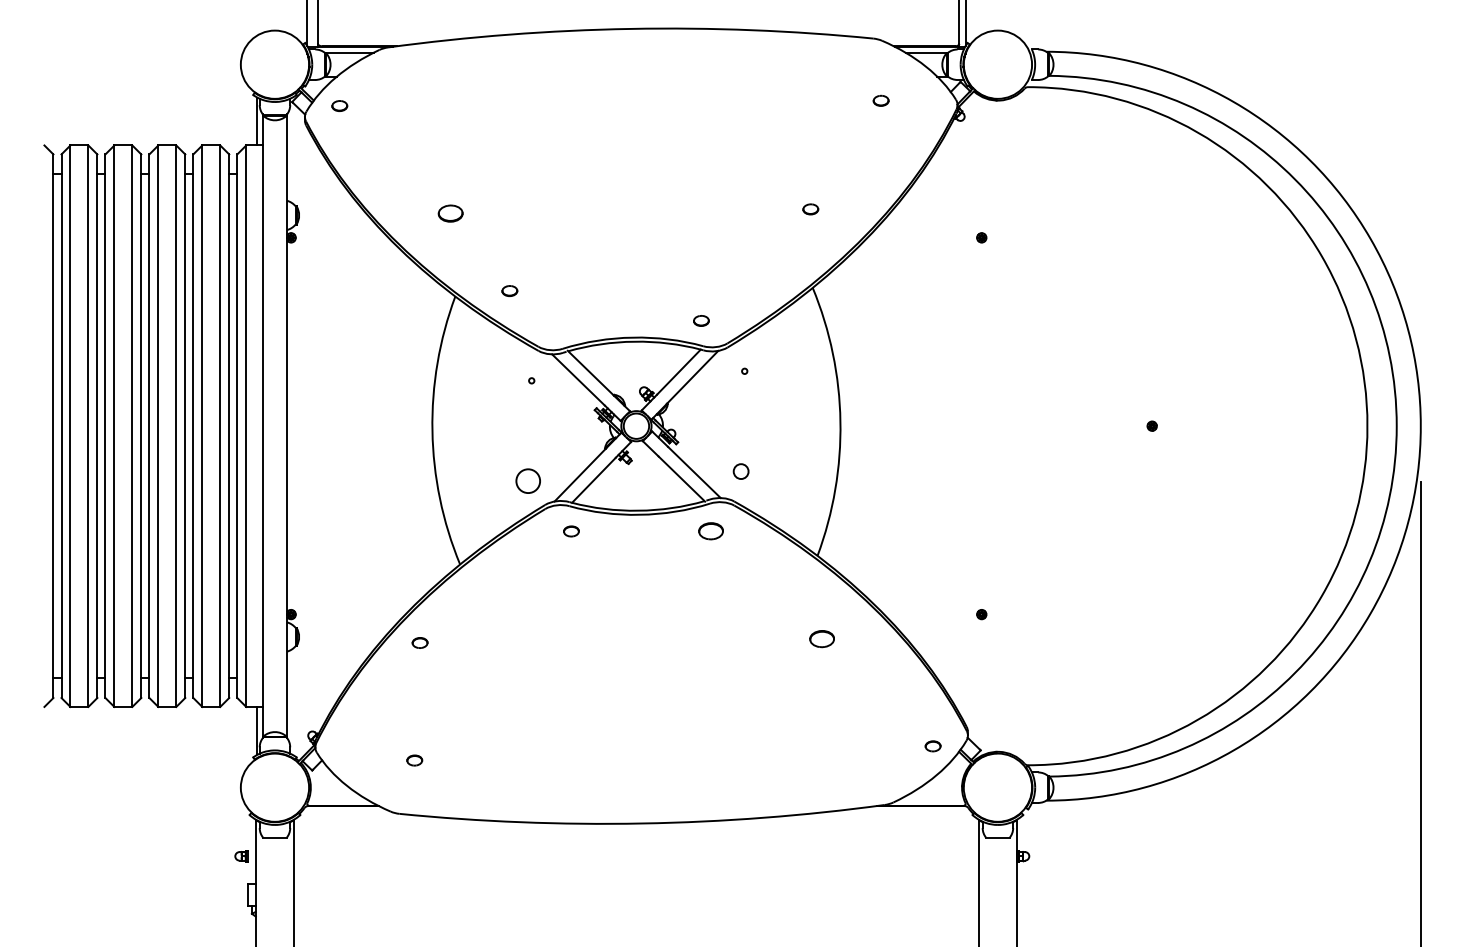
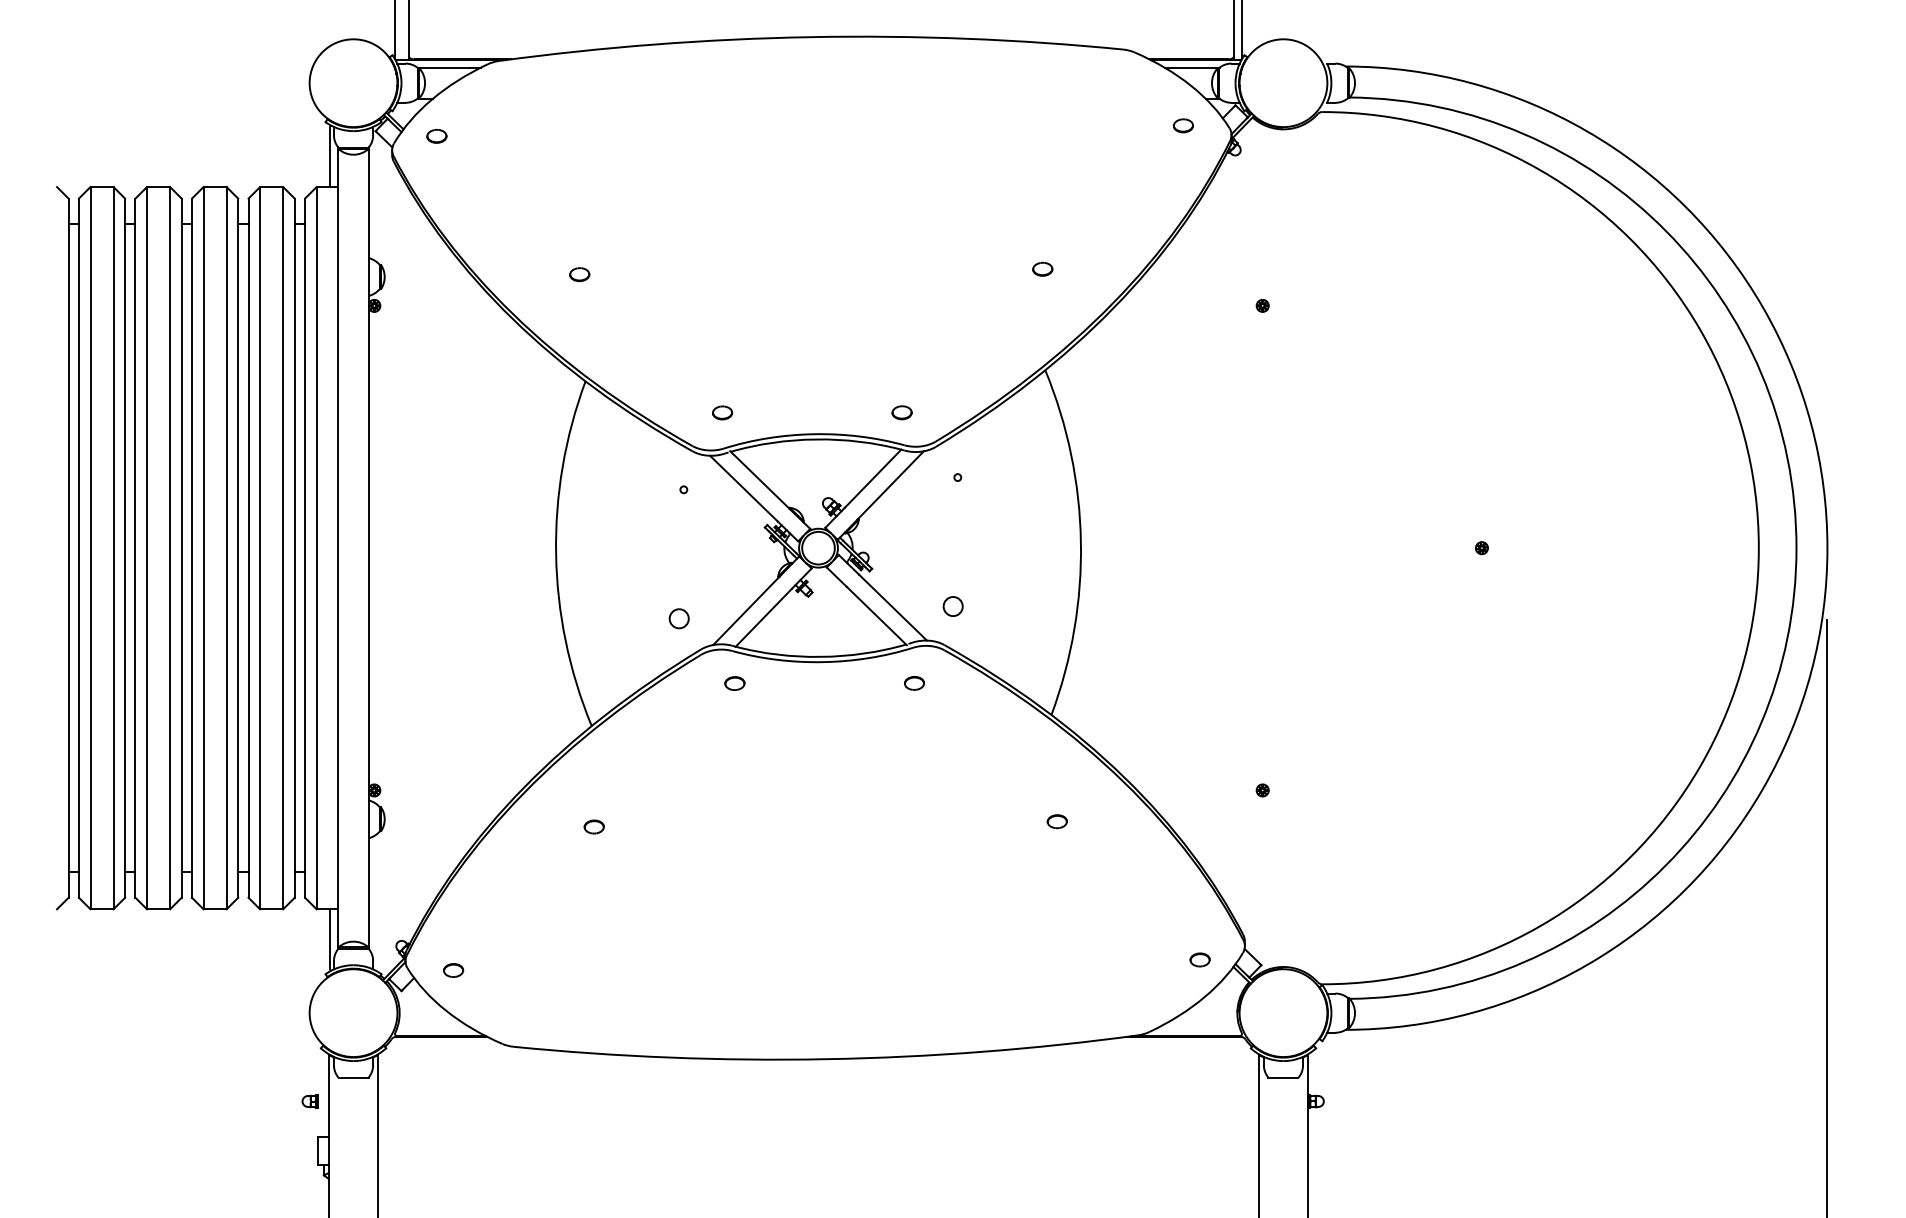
part: (880, 100) -> (1182, 125), moved
part: (450, 213) -> (579, 274), size x0.62
part: (509, 290) -> (722, 412), moved
circle: (527, 480) -> (678, 618), size x0.62
part: (710, 531) -> (913, 683), size x0.62
part: (821, 638) -> (1056, 821), size x0.62
part: (419, 642) -> (593, 826), moved
part: (414, 760) -> (453, 970), moved

